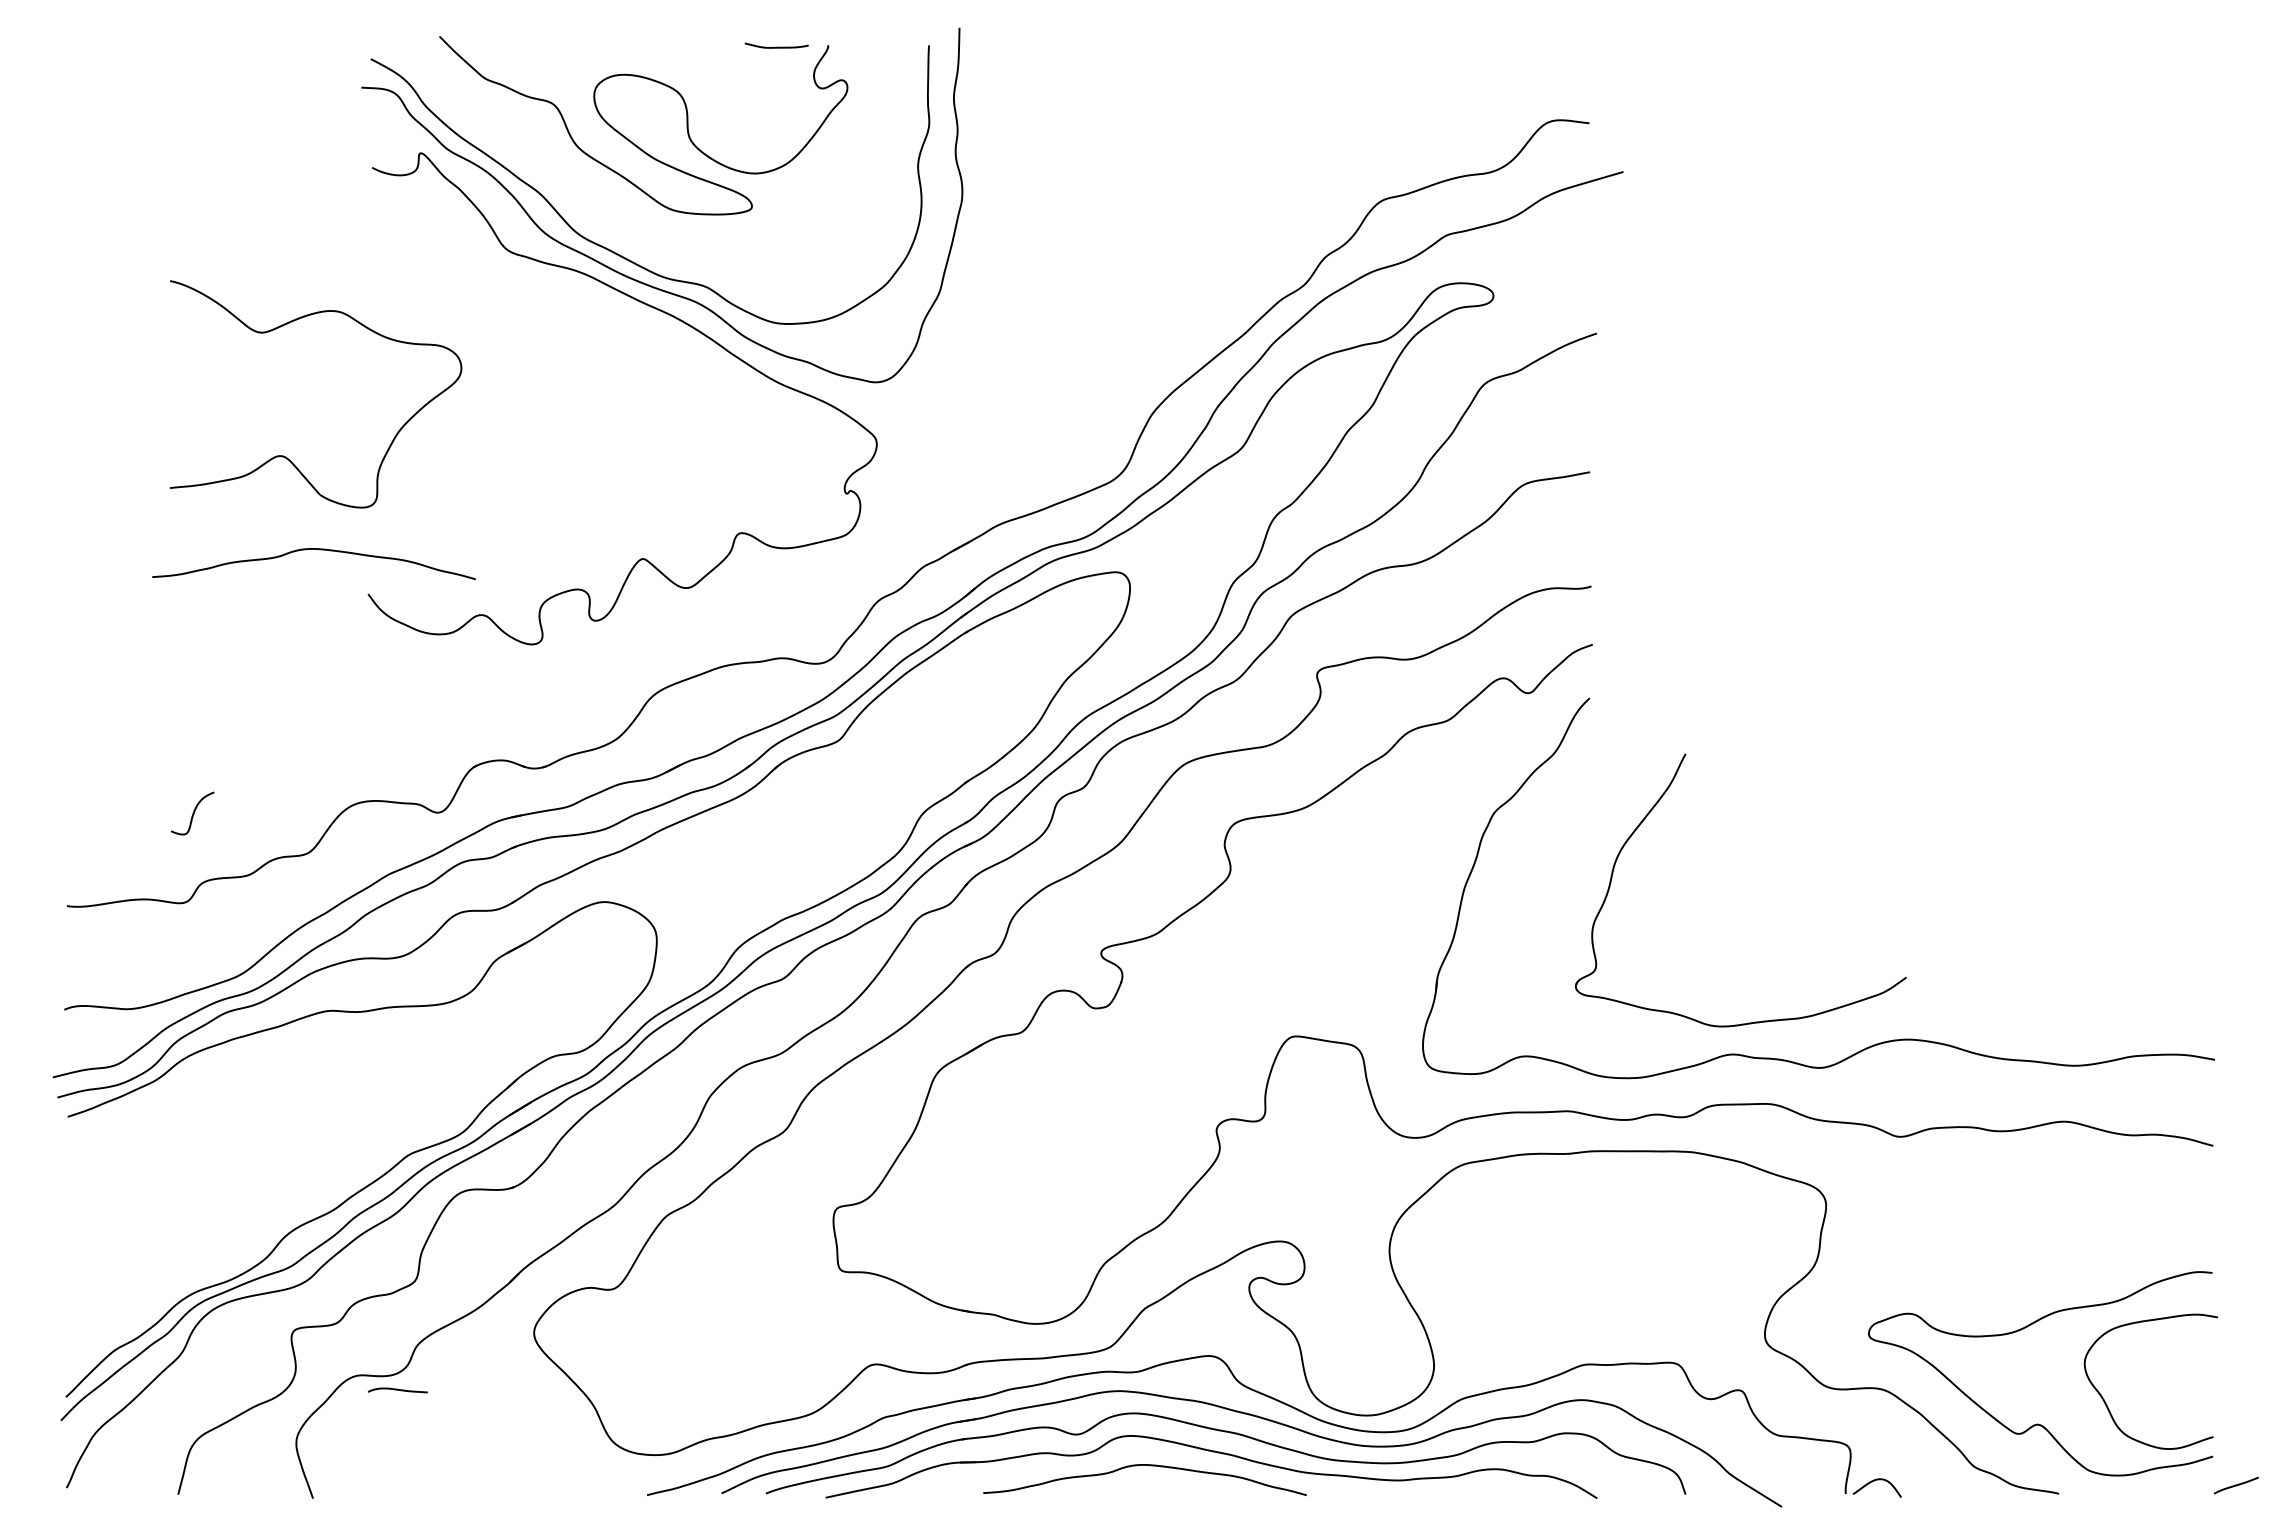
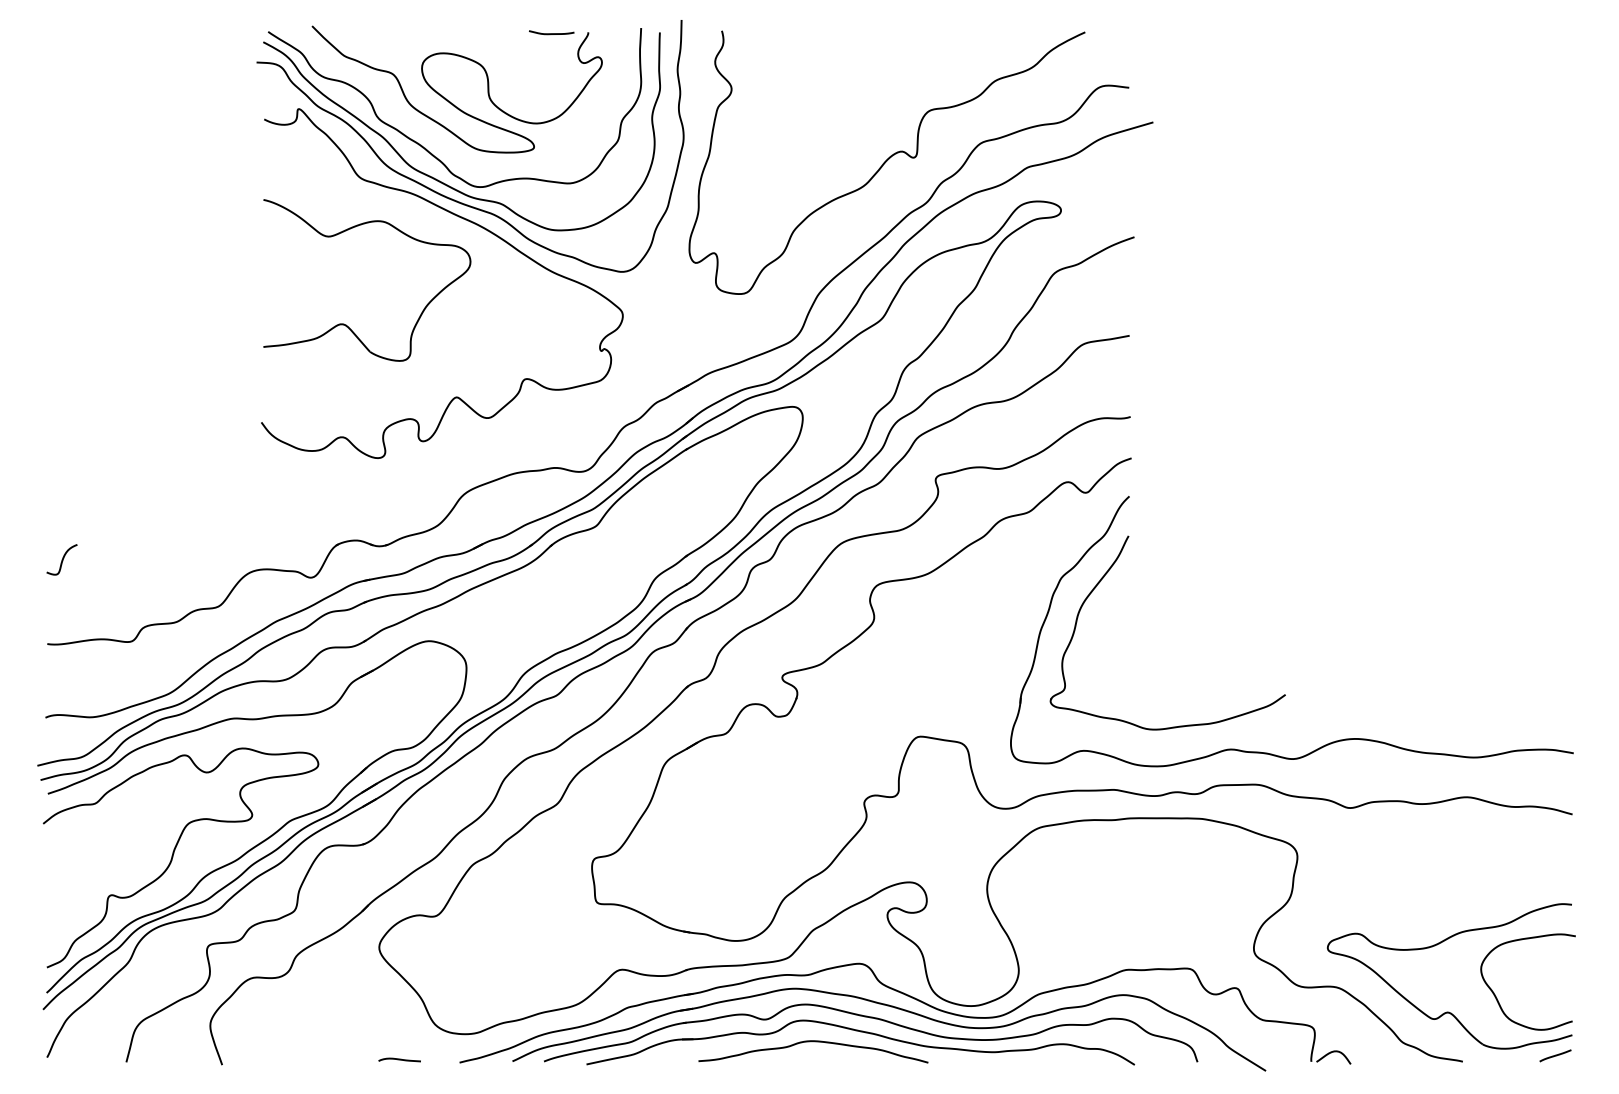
curve: (594, 204) -> (422, 145), added
curve: (1247, 227) -> (886, 161), added
part: (286, 456) -> (346, 324), moved
curve: (313, 549) -> (222, 390), removed
curve: (192, 813) -> (61, 559), moved
part: (1648, 815) -> (1102, 579), moved
curve: (244, 1204) -> (173, 856), added
curve: (397, 1390) -> (399, 1060), moved
line: (2236, 1485) -> (1555, 1055), moved

